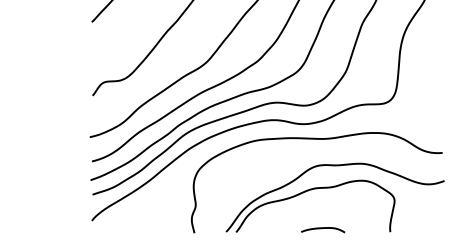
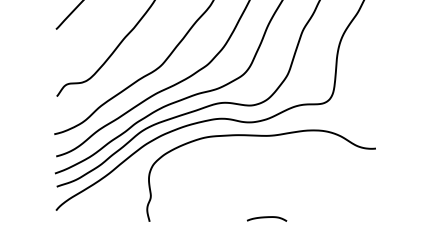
part: (334, 187) -> (277, 180), removed

